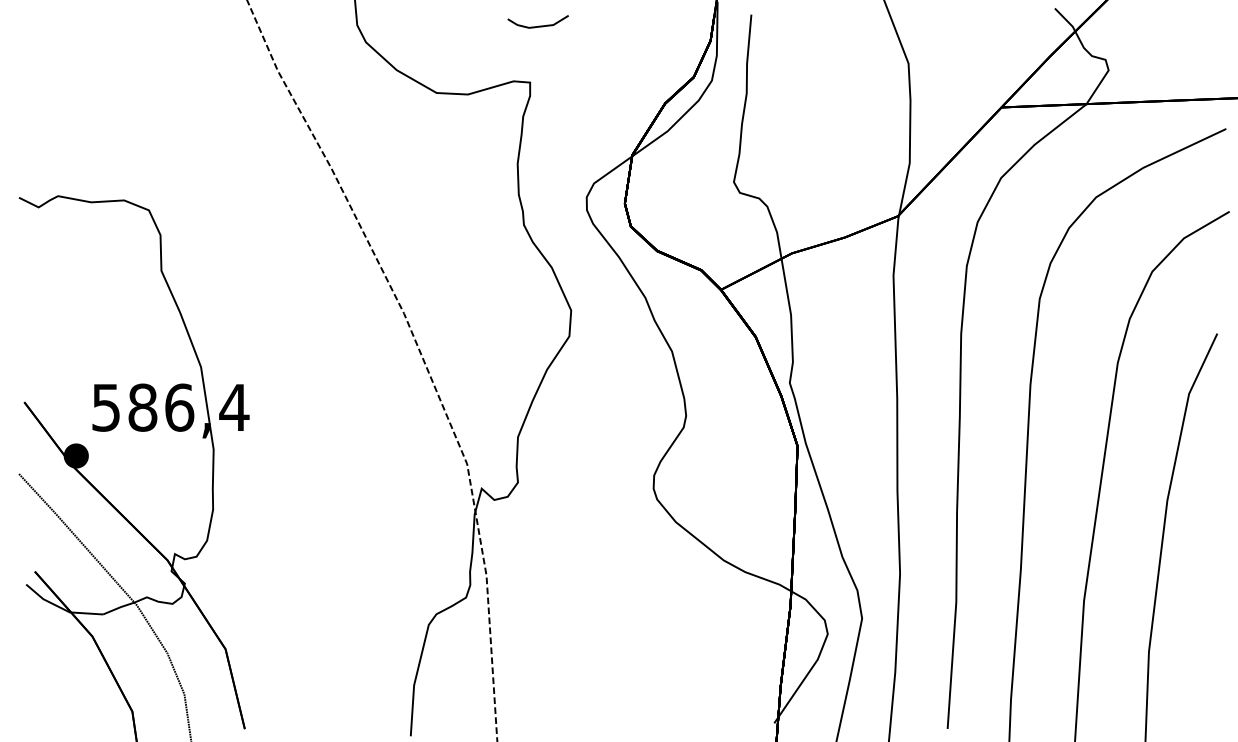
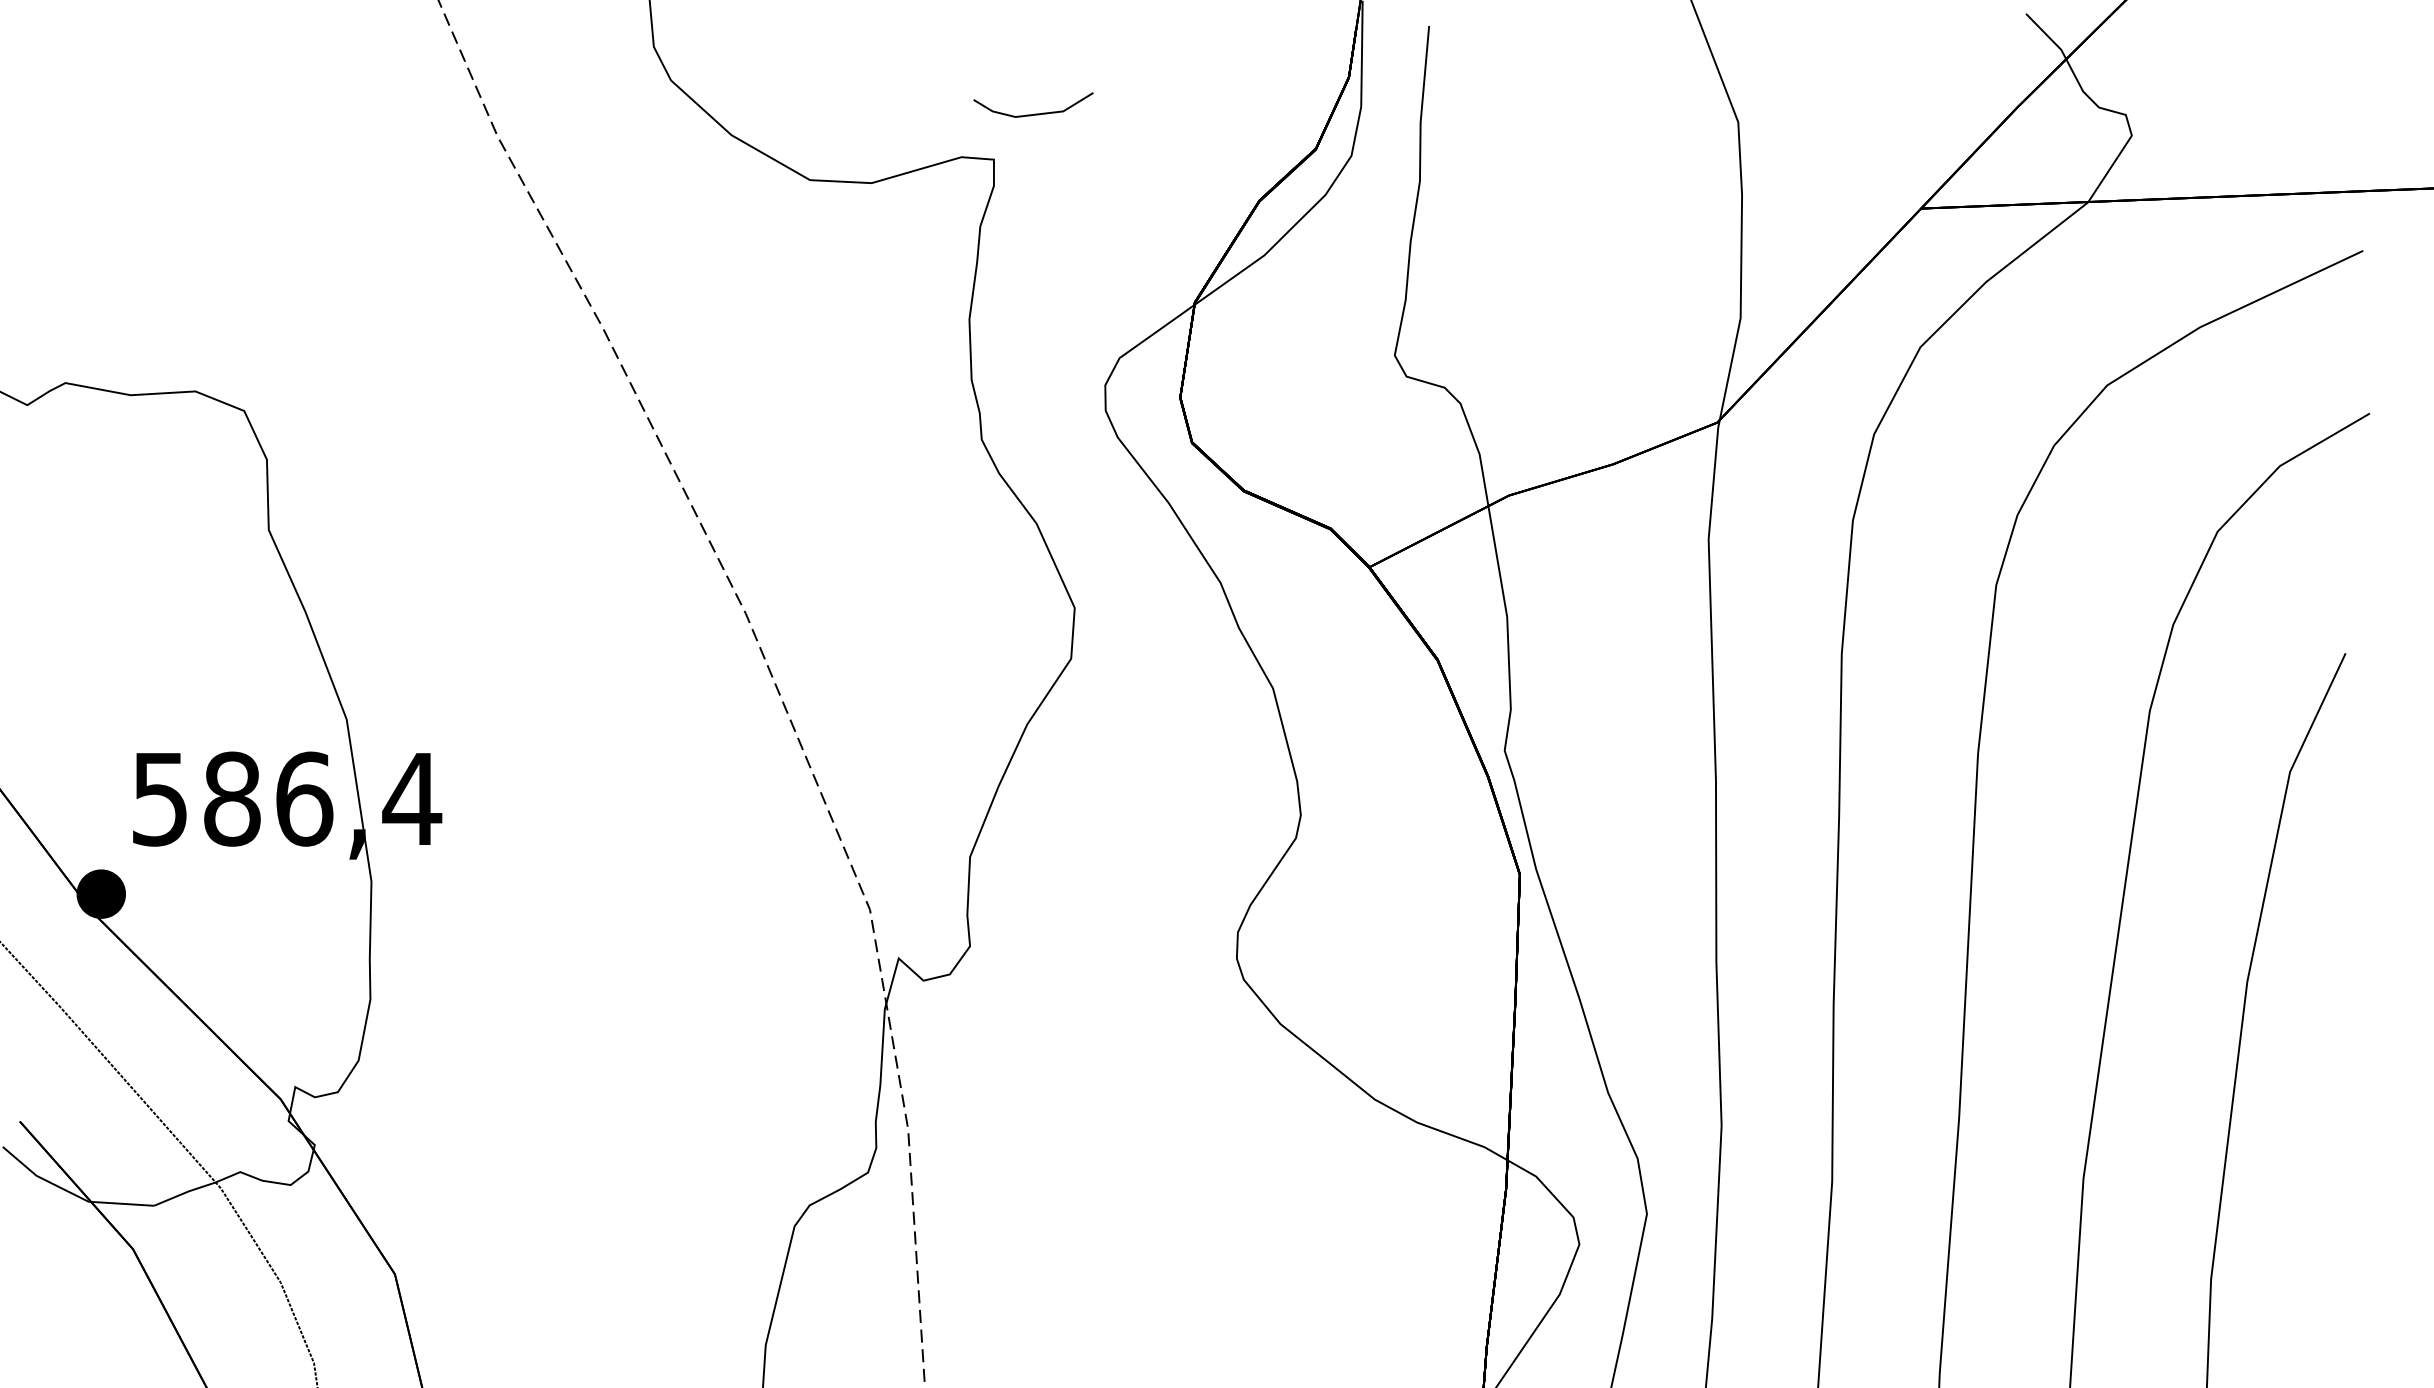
line: (538, 25) -> (1033, 112), moved

